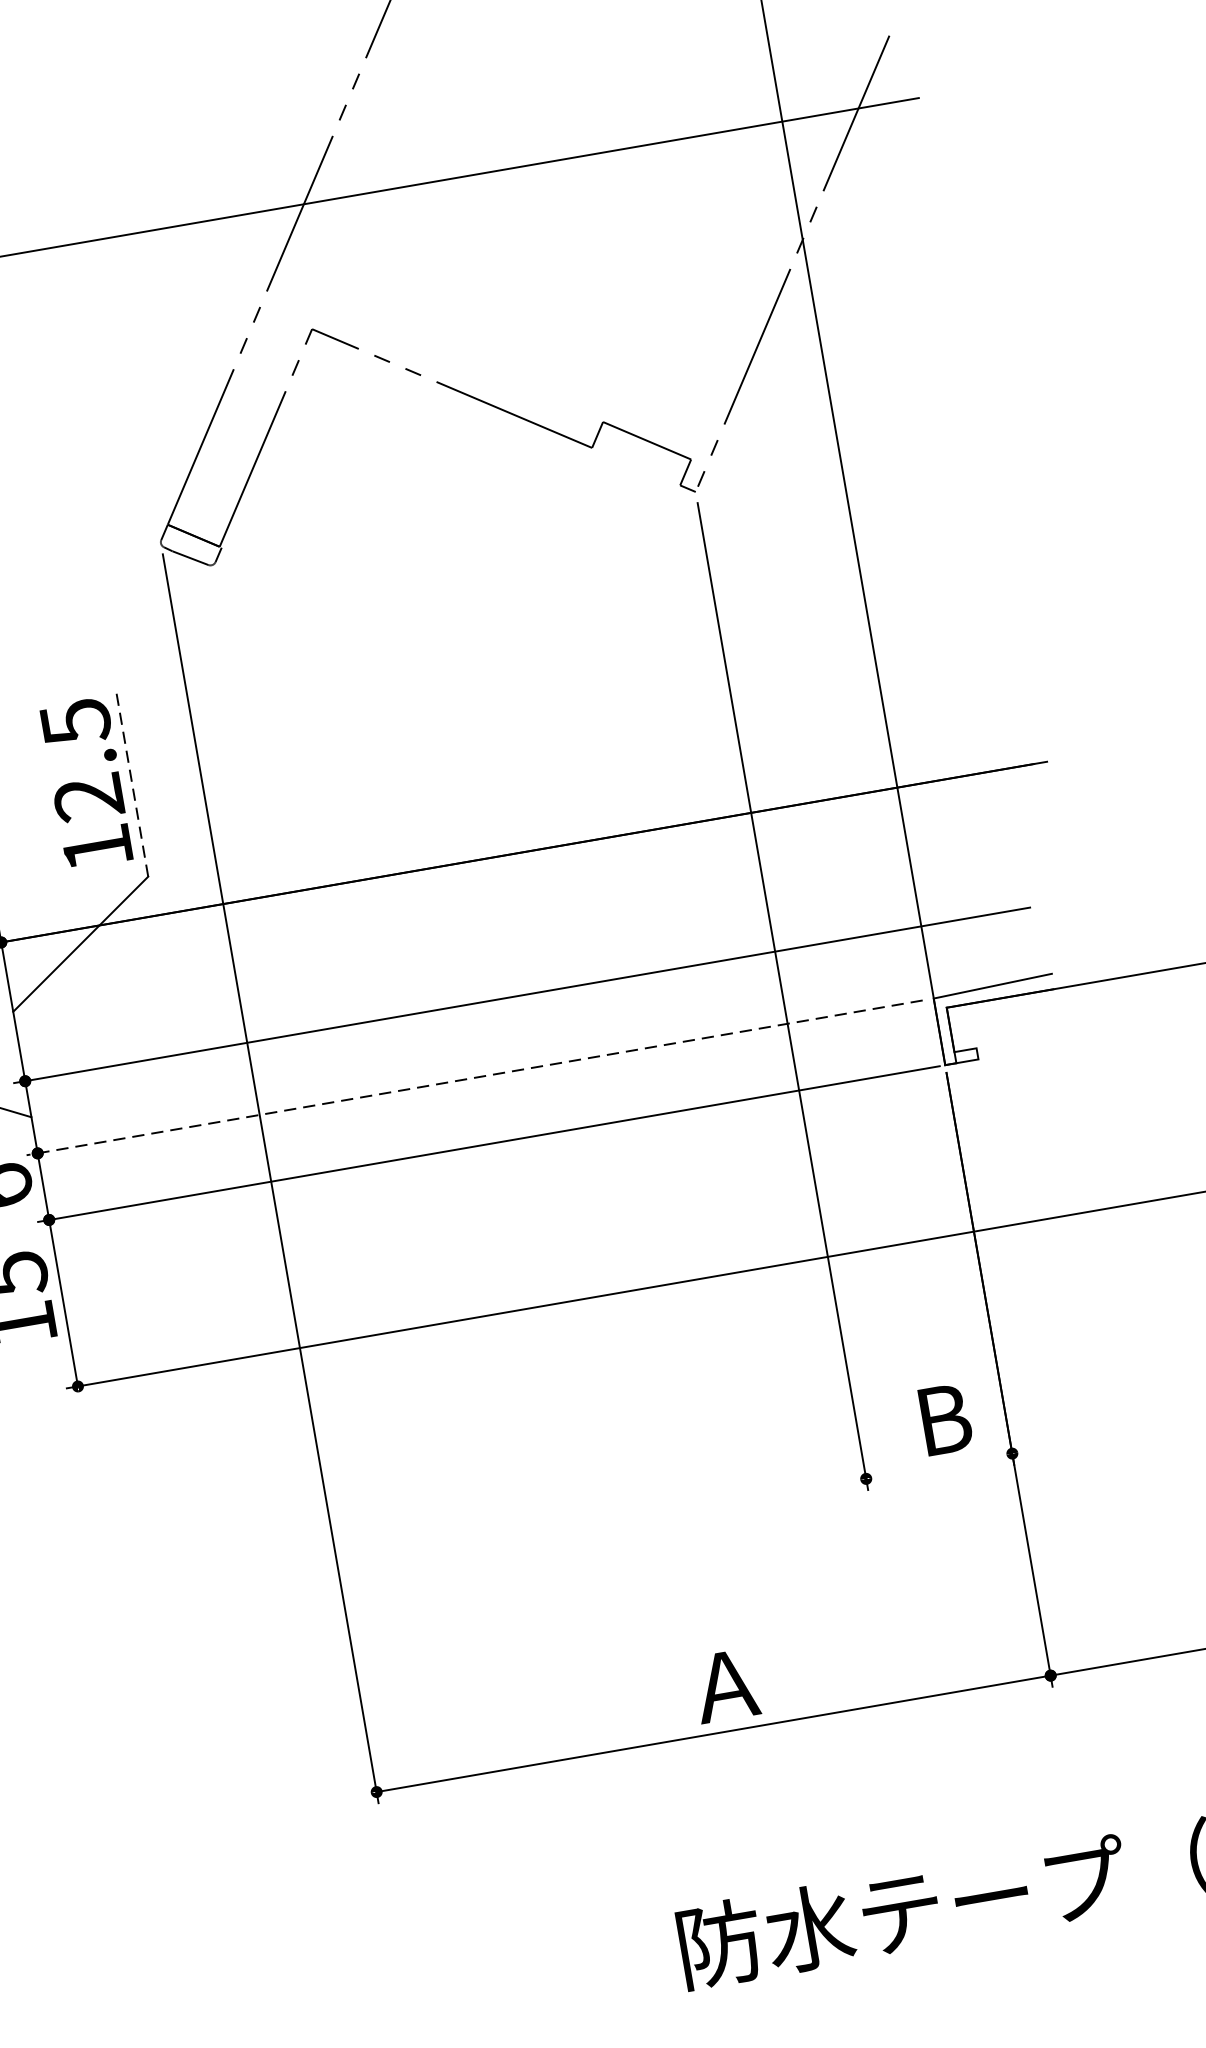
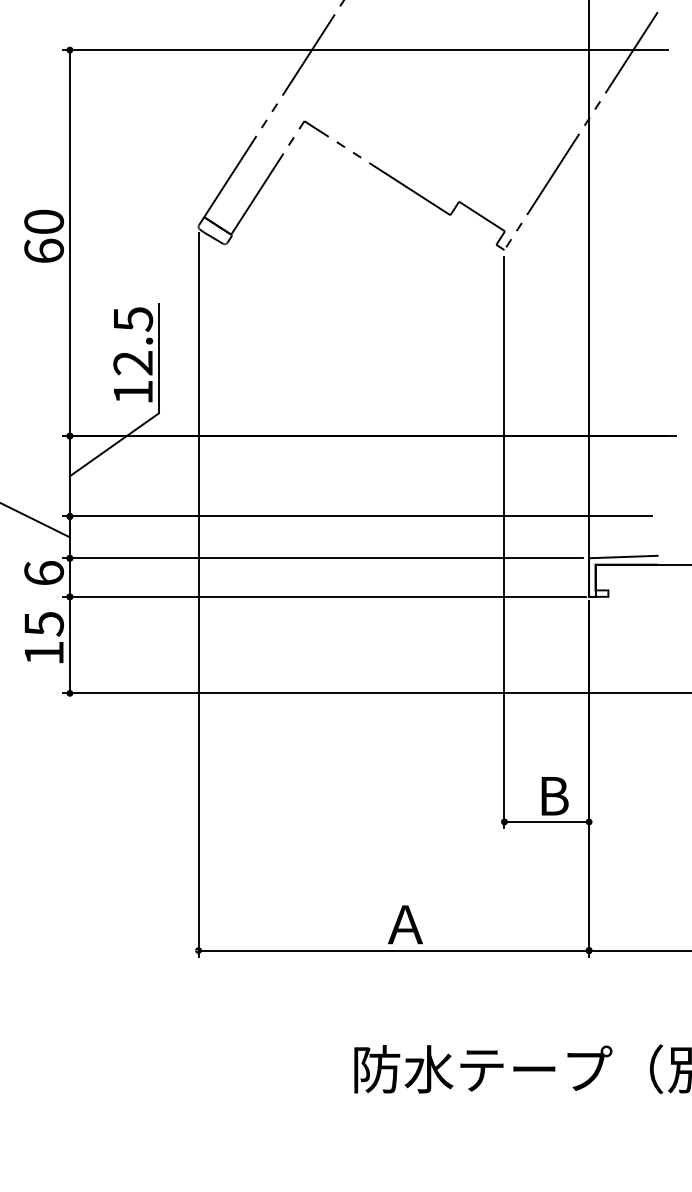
line: (131, 782) -> (158, 358), dashed -> solid
line: (475, 1078) -> (323, 558), dashed -> solid
line: (938, 1465) -> (546, 821), added

